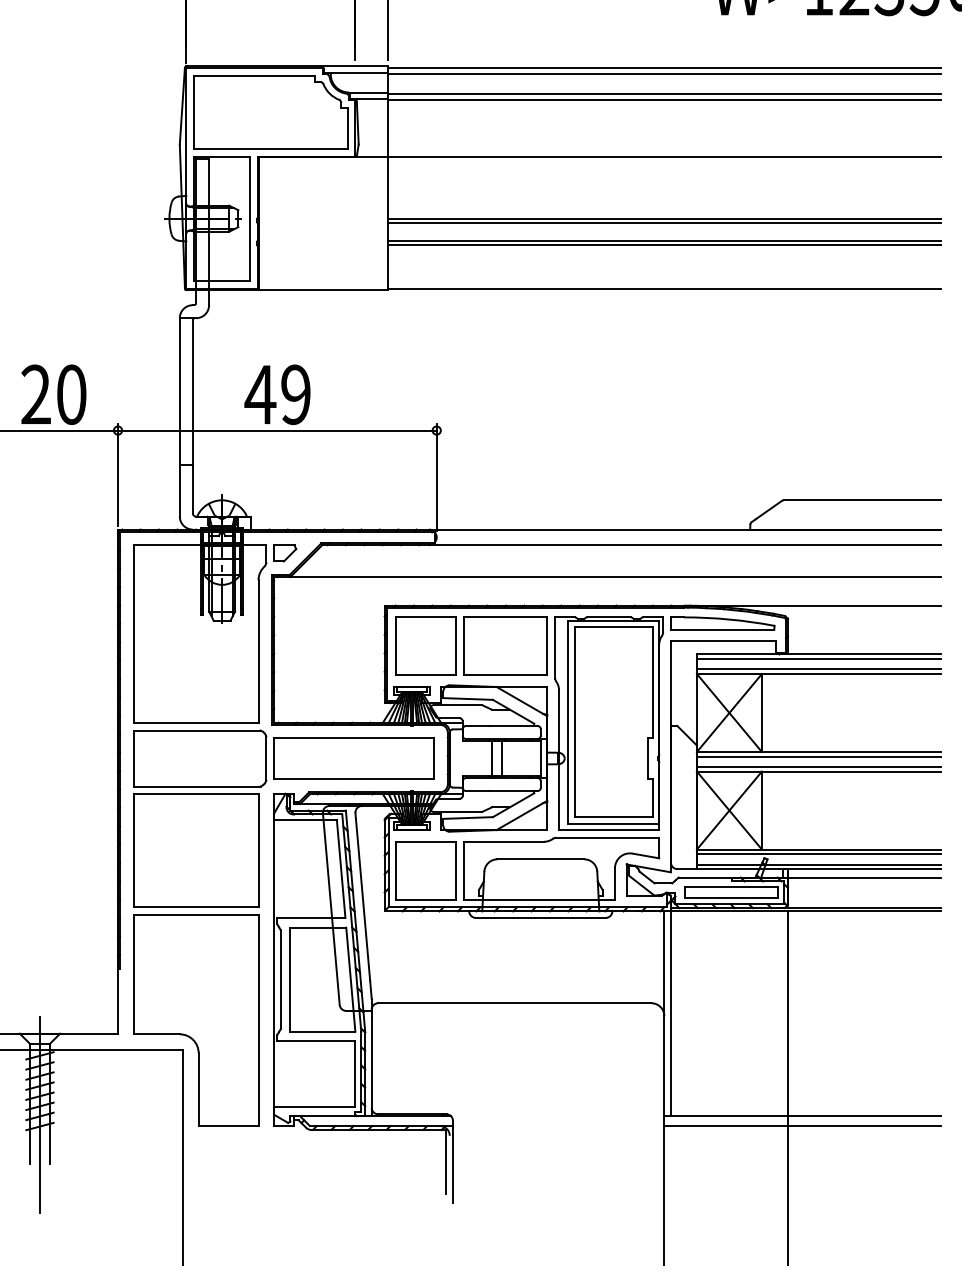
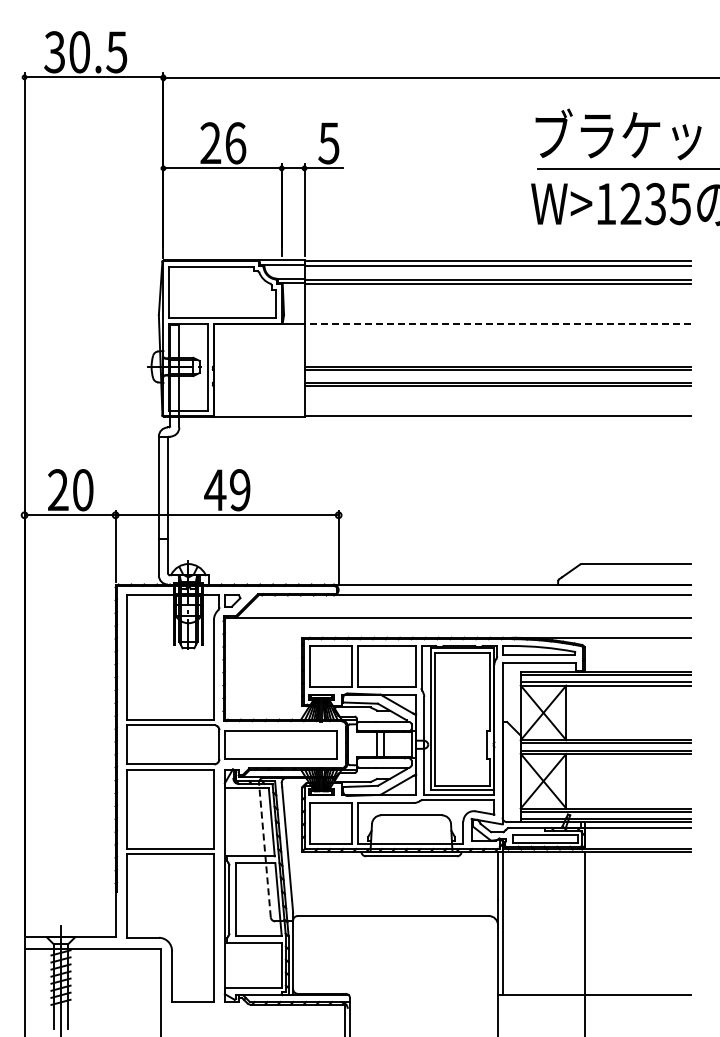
line: (663, 156) -> (497, 323), solid -> dashed
line: (330, 908) -> (264, 849), solid -> dashed
line: (802, 1125) -> (594, 1001), removed

